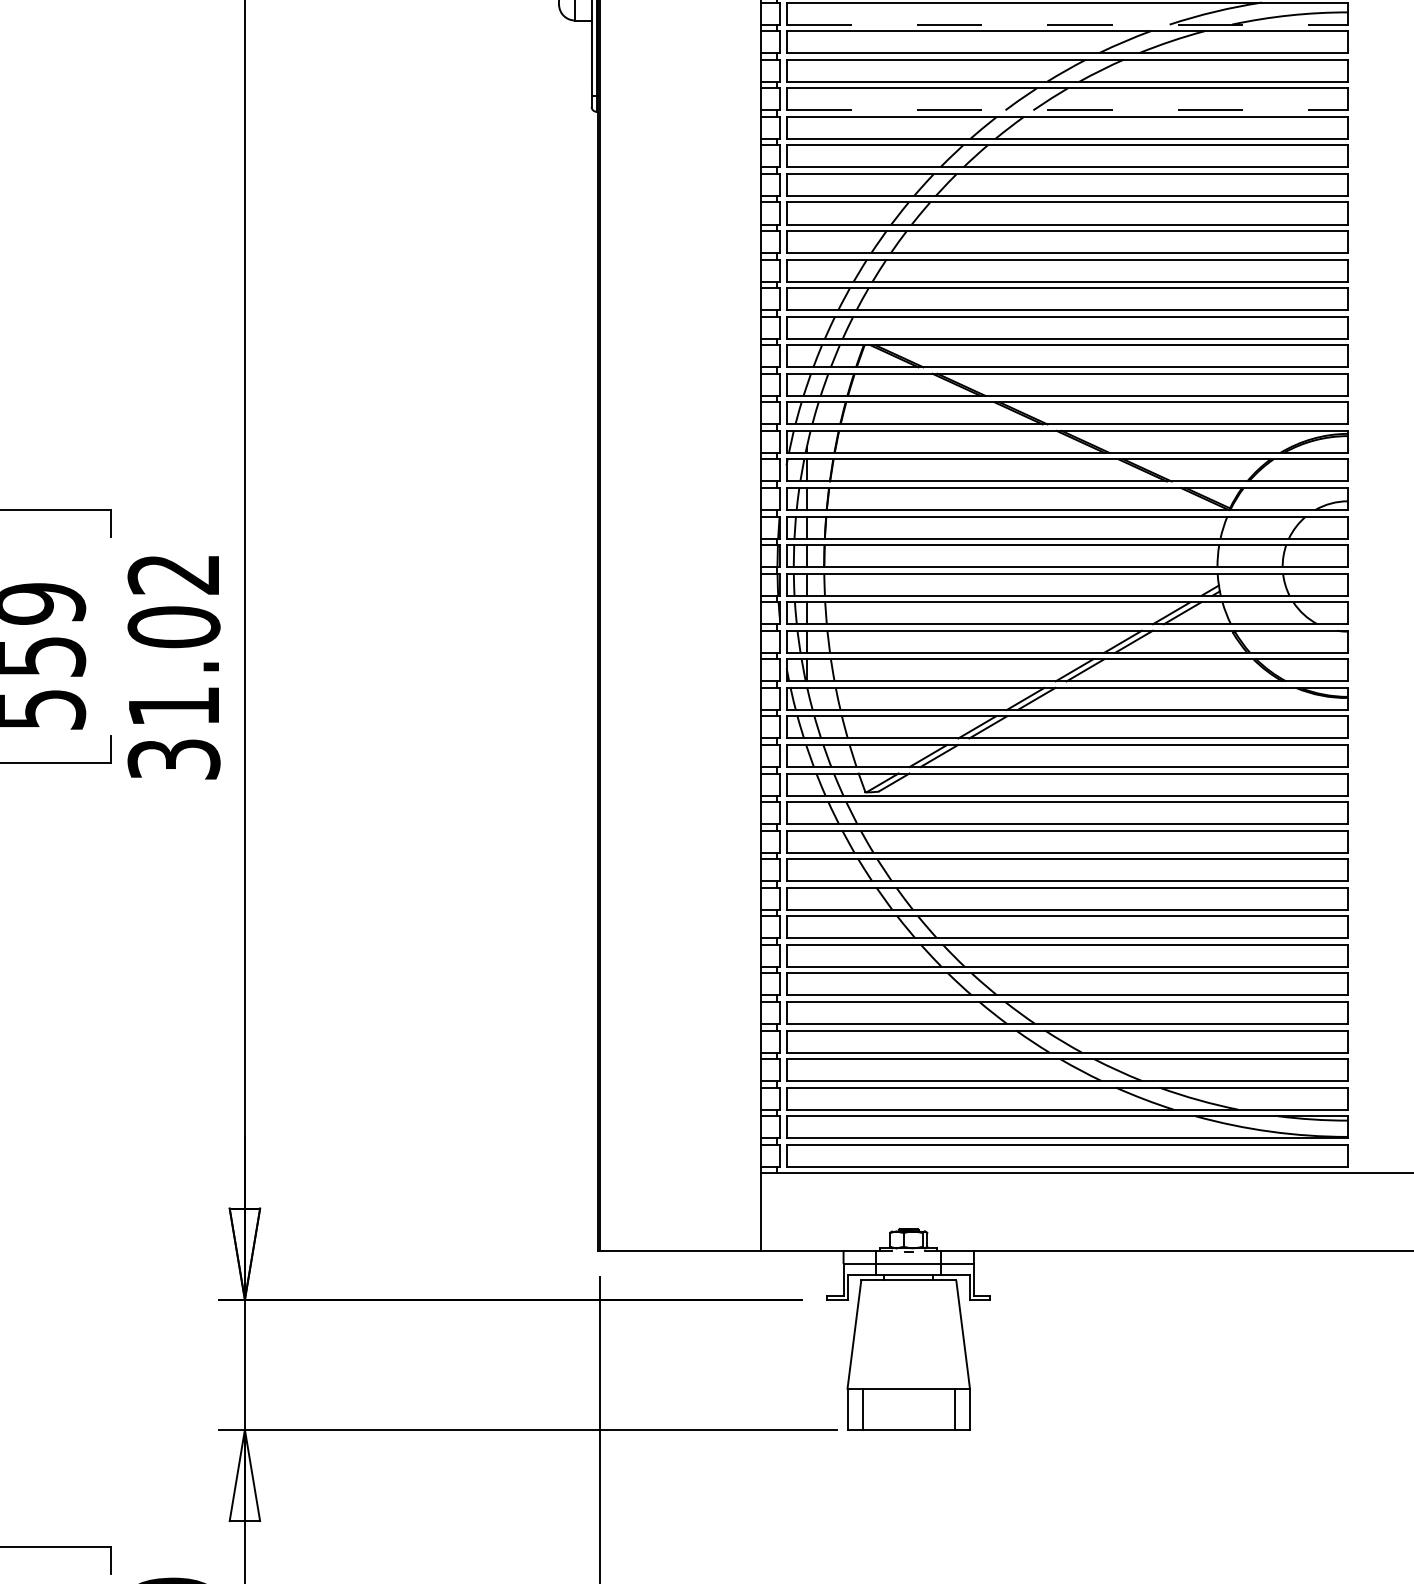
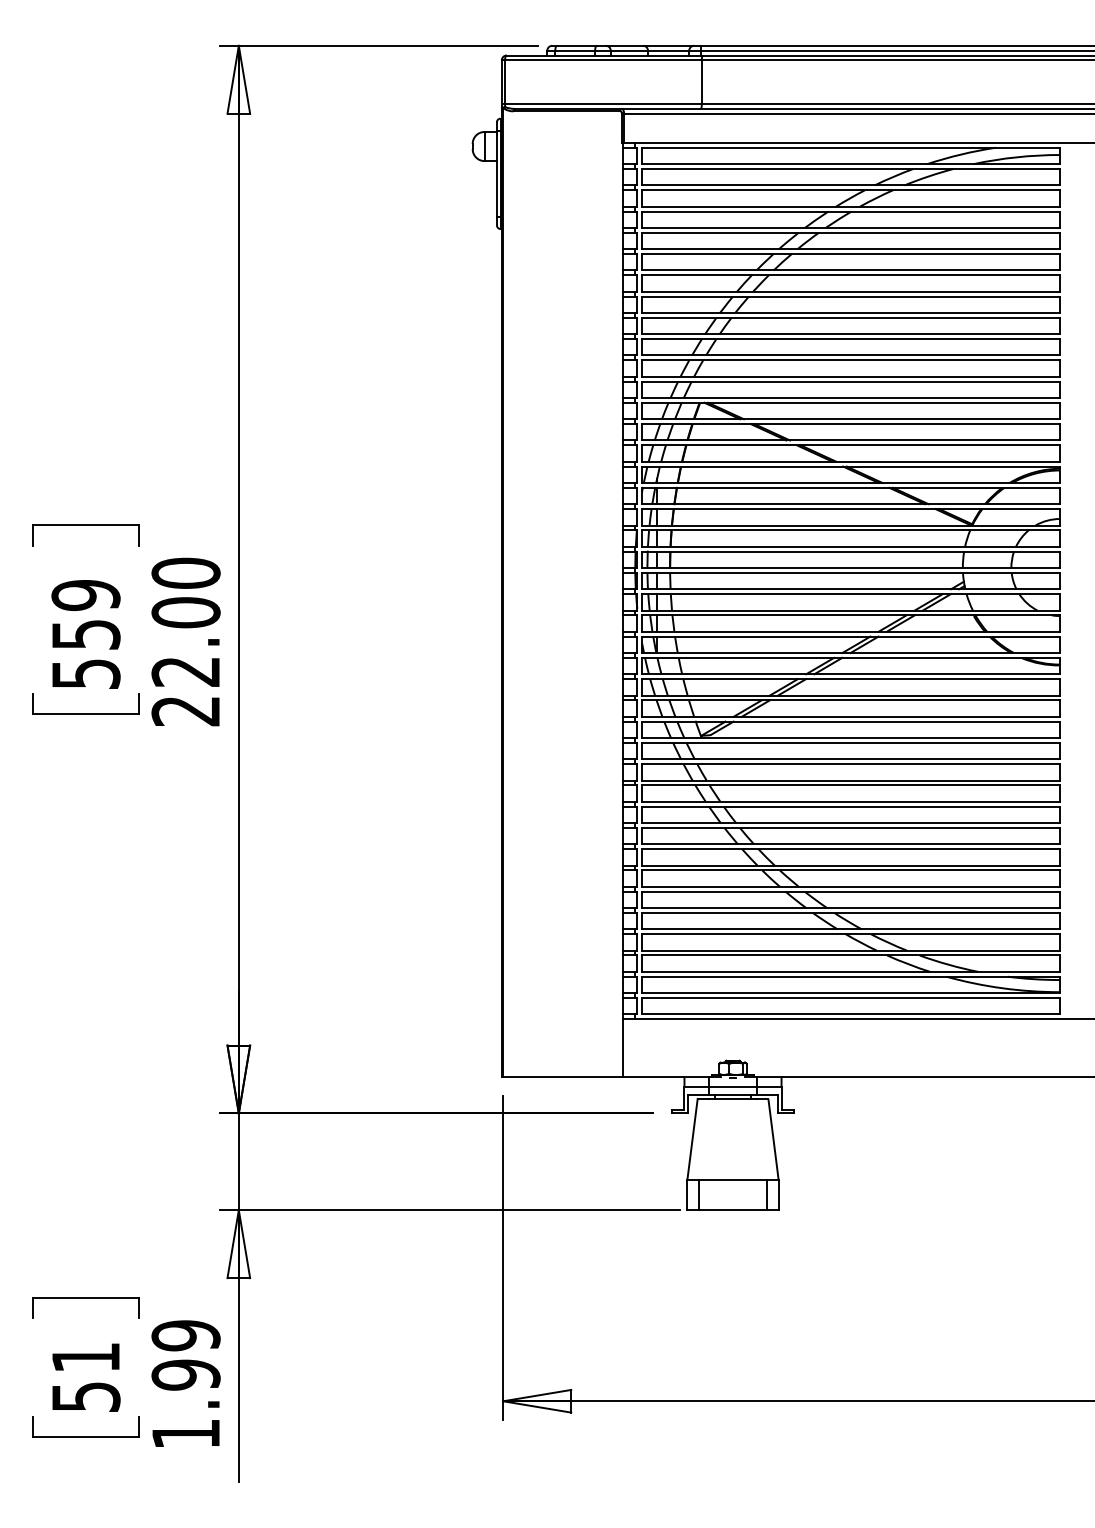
line: (1067, 25) -> (851, 164), dashed -> solid
line: (1067, 109) -> (851, 227), dashed -> solid
text: (173, 665) -> (185, 641), 31.02 -> 22.00

